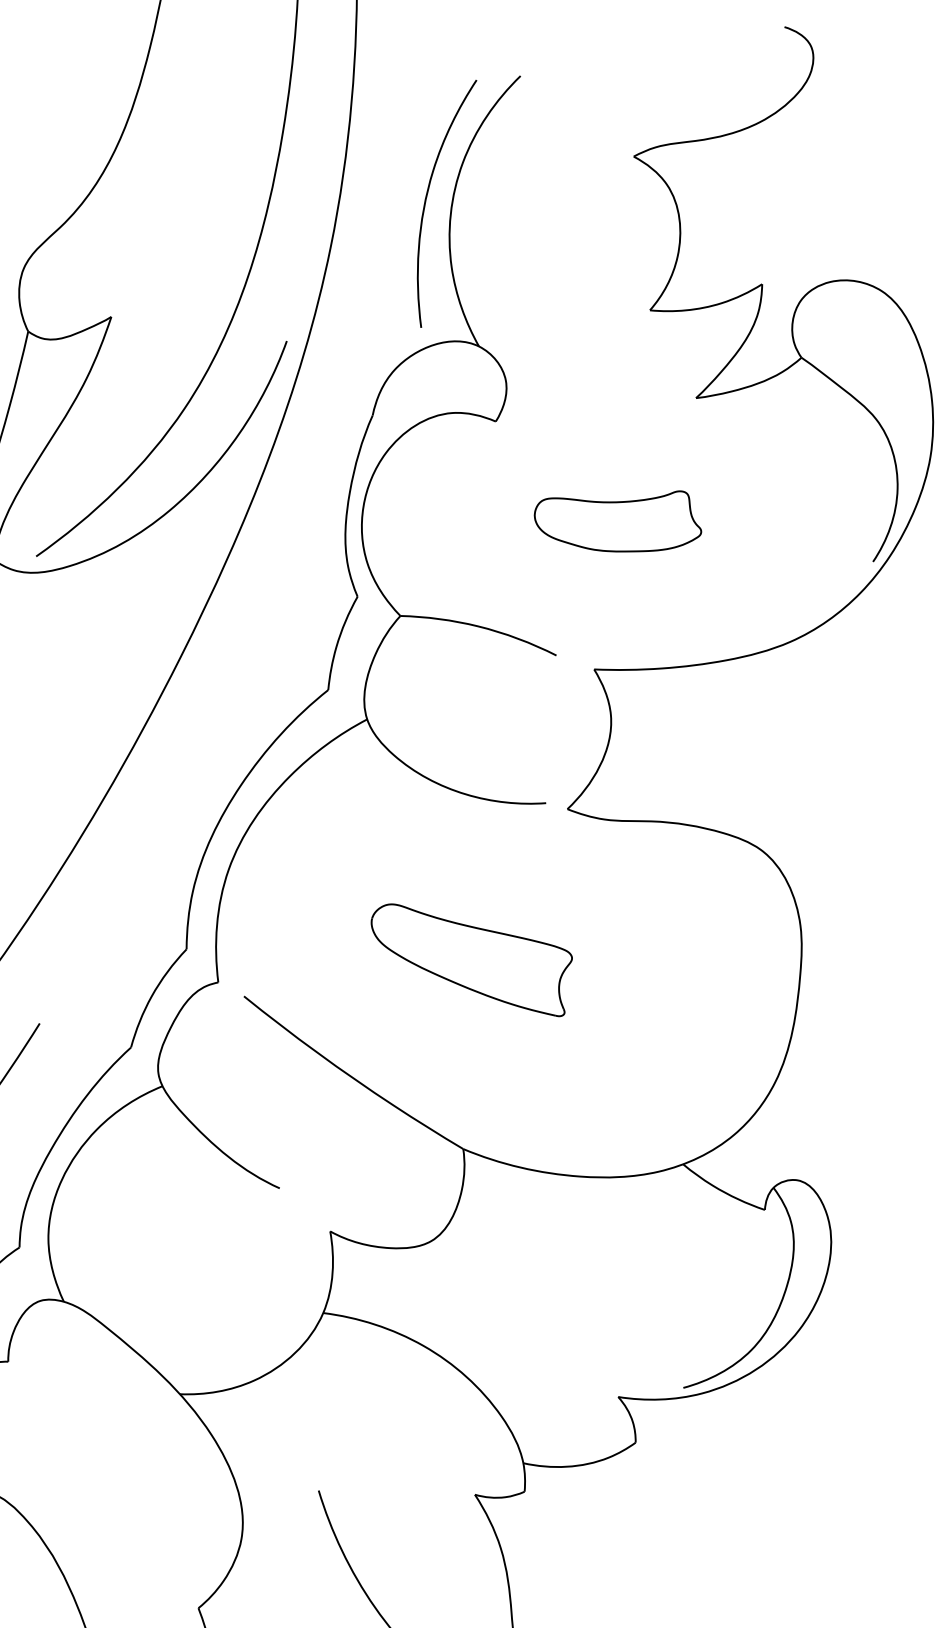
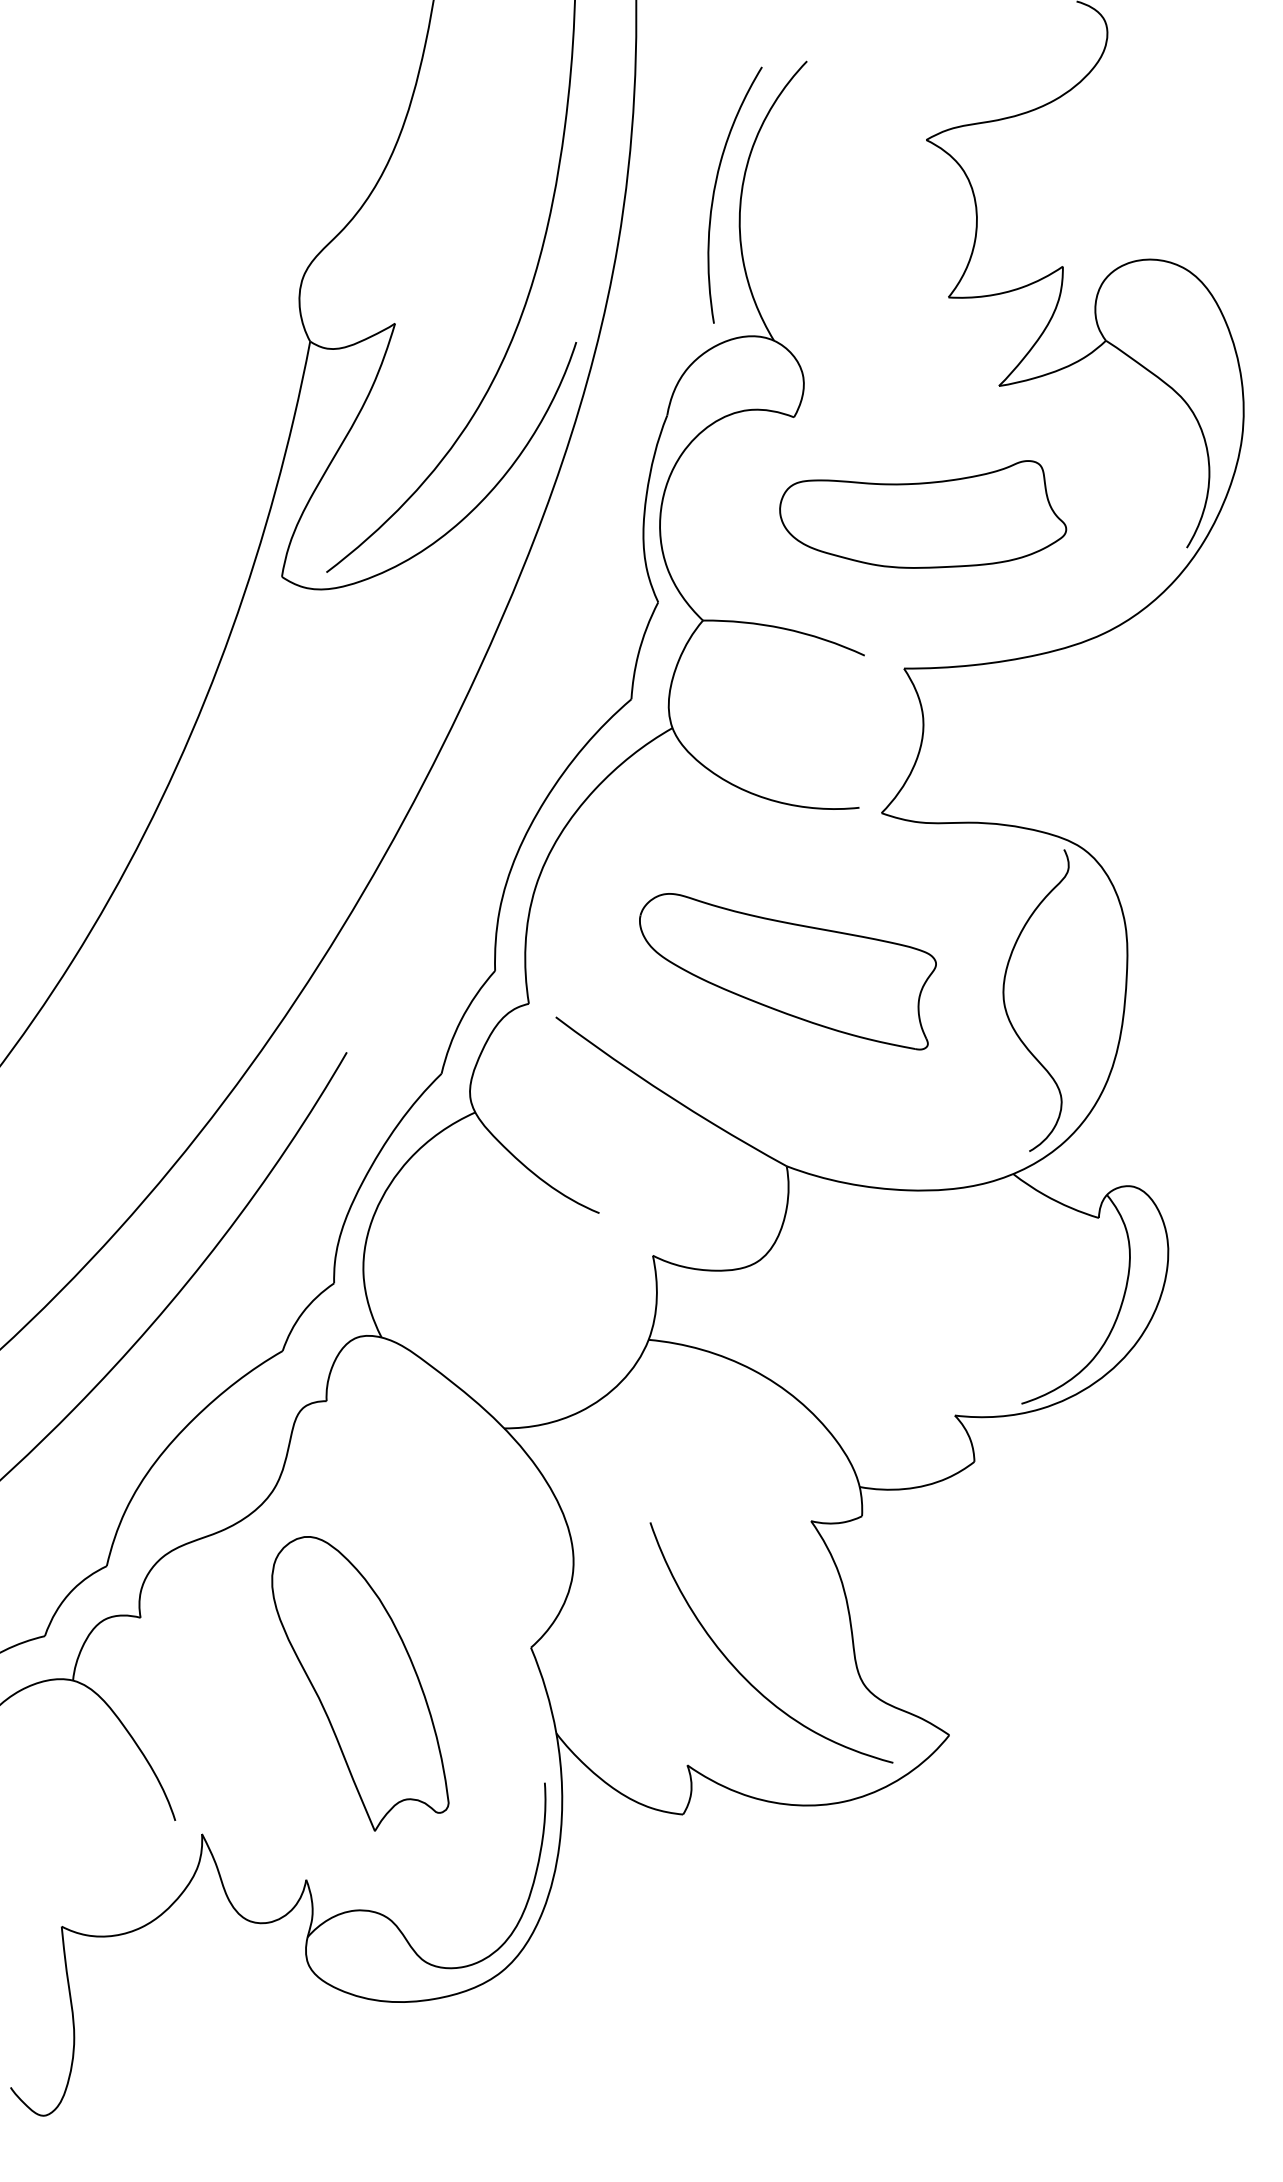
part: (618, 520) -> (923, 514), size x1.67
part: (470, 959) -> (787, 971), size x1.43
curve: (681, 997) -> (1005, 1002), added

